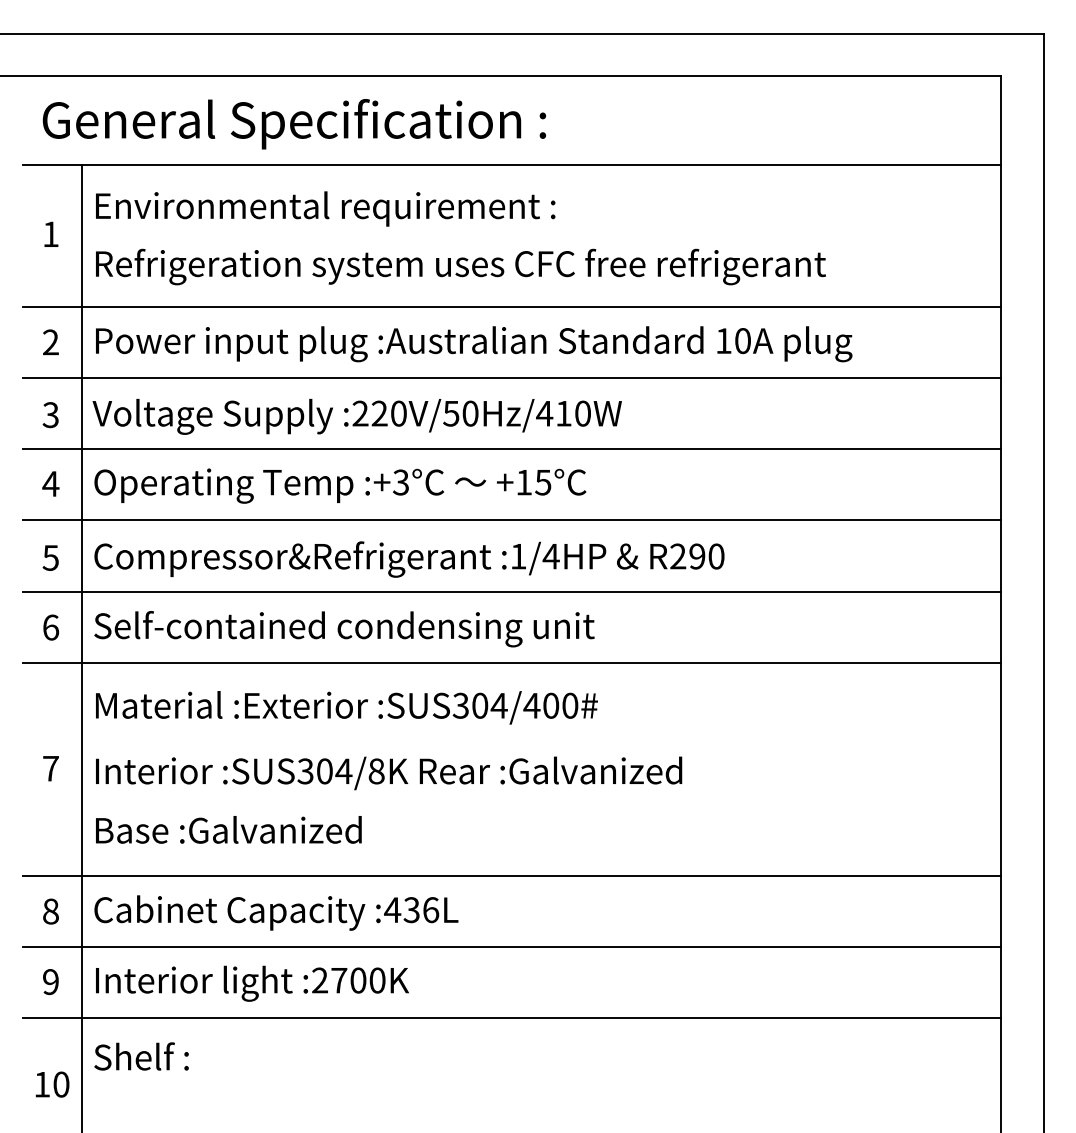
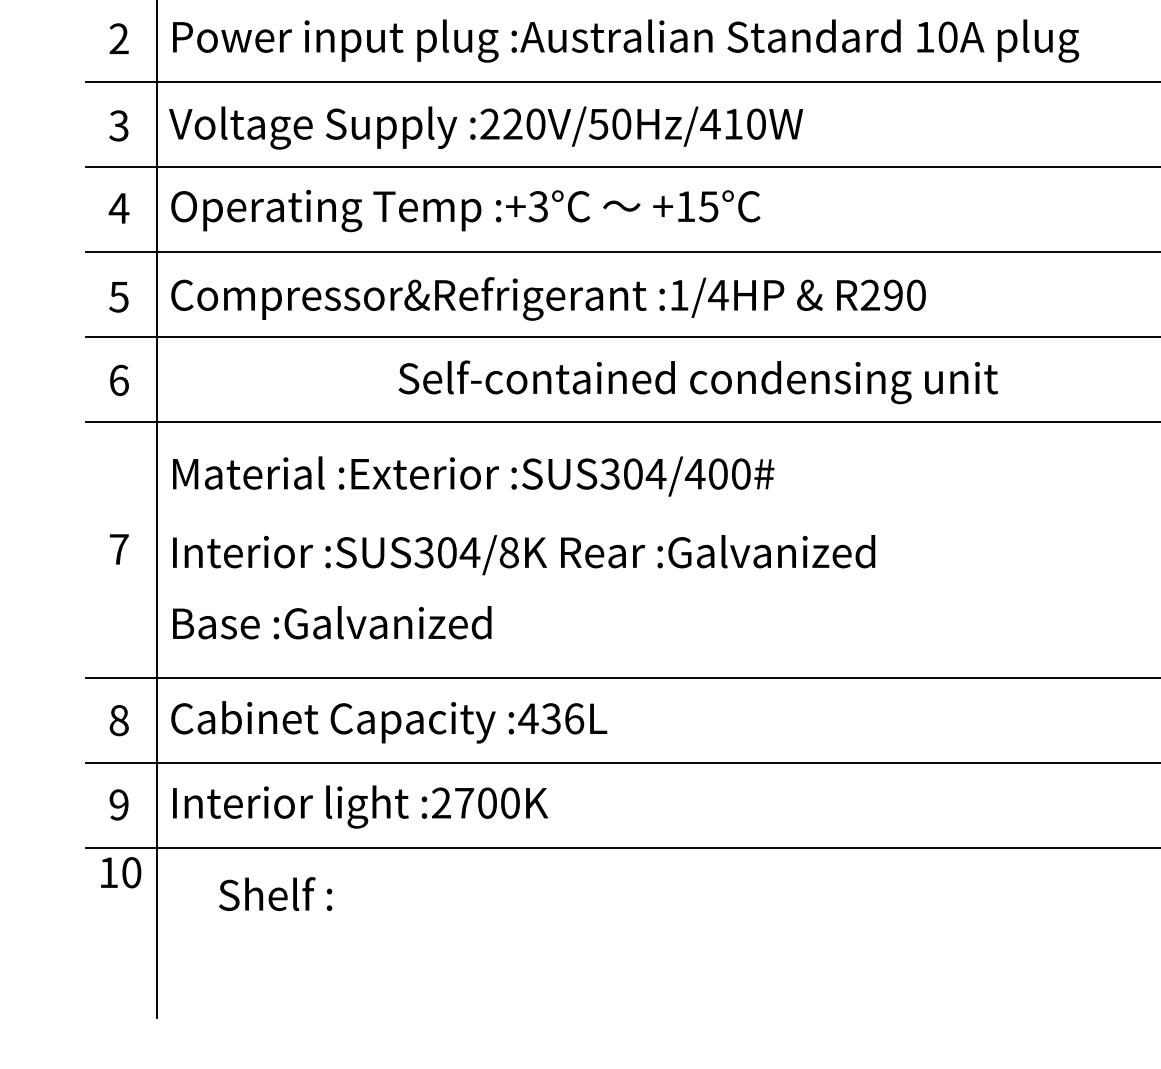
text: (344, 629) -> (698, 382), moved
text: (141, 1056) -> (275, 894), moved
text: (52, 1084) -> (121, 872), moved

